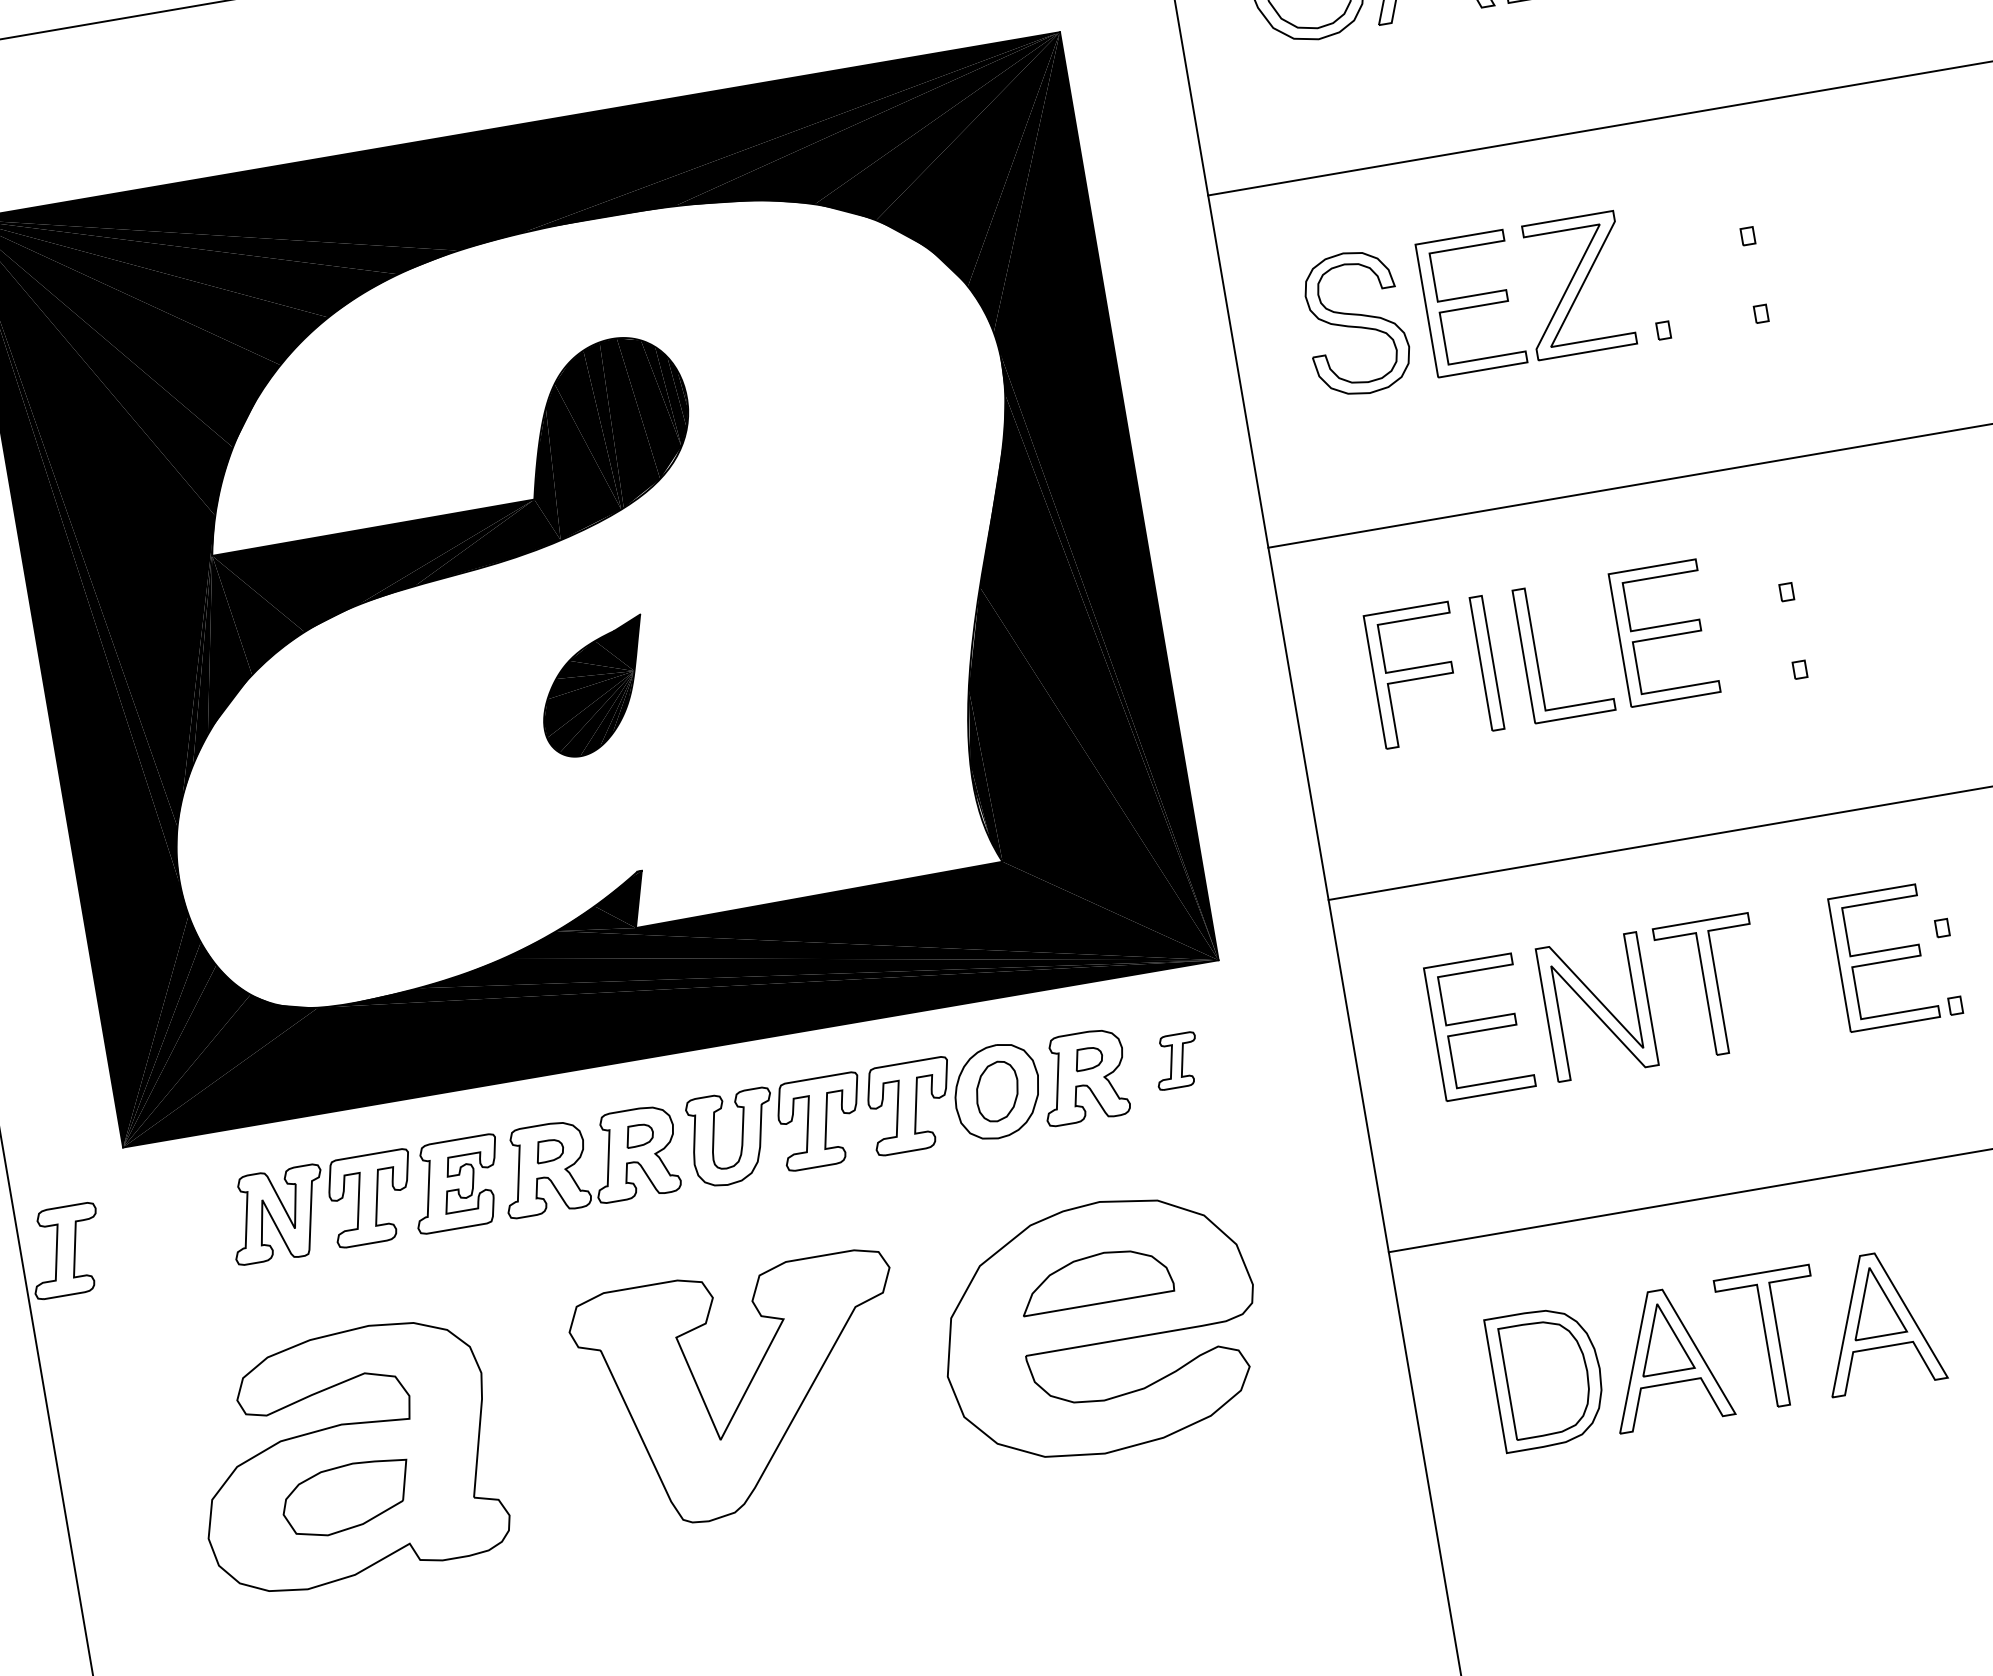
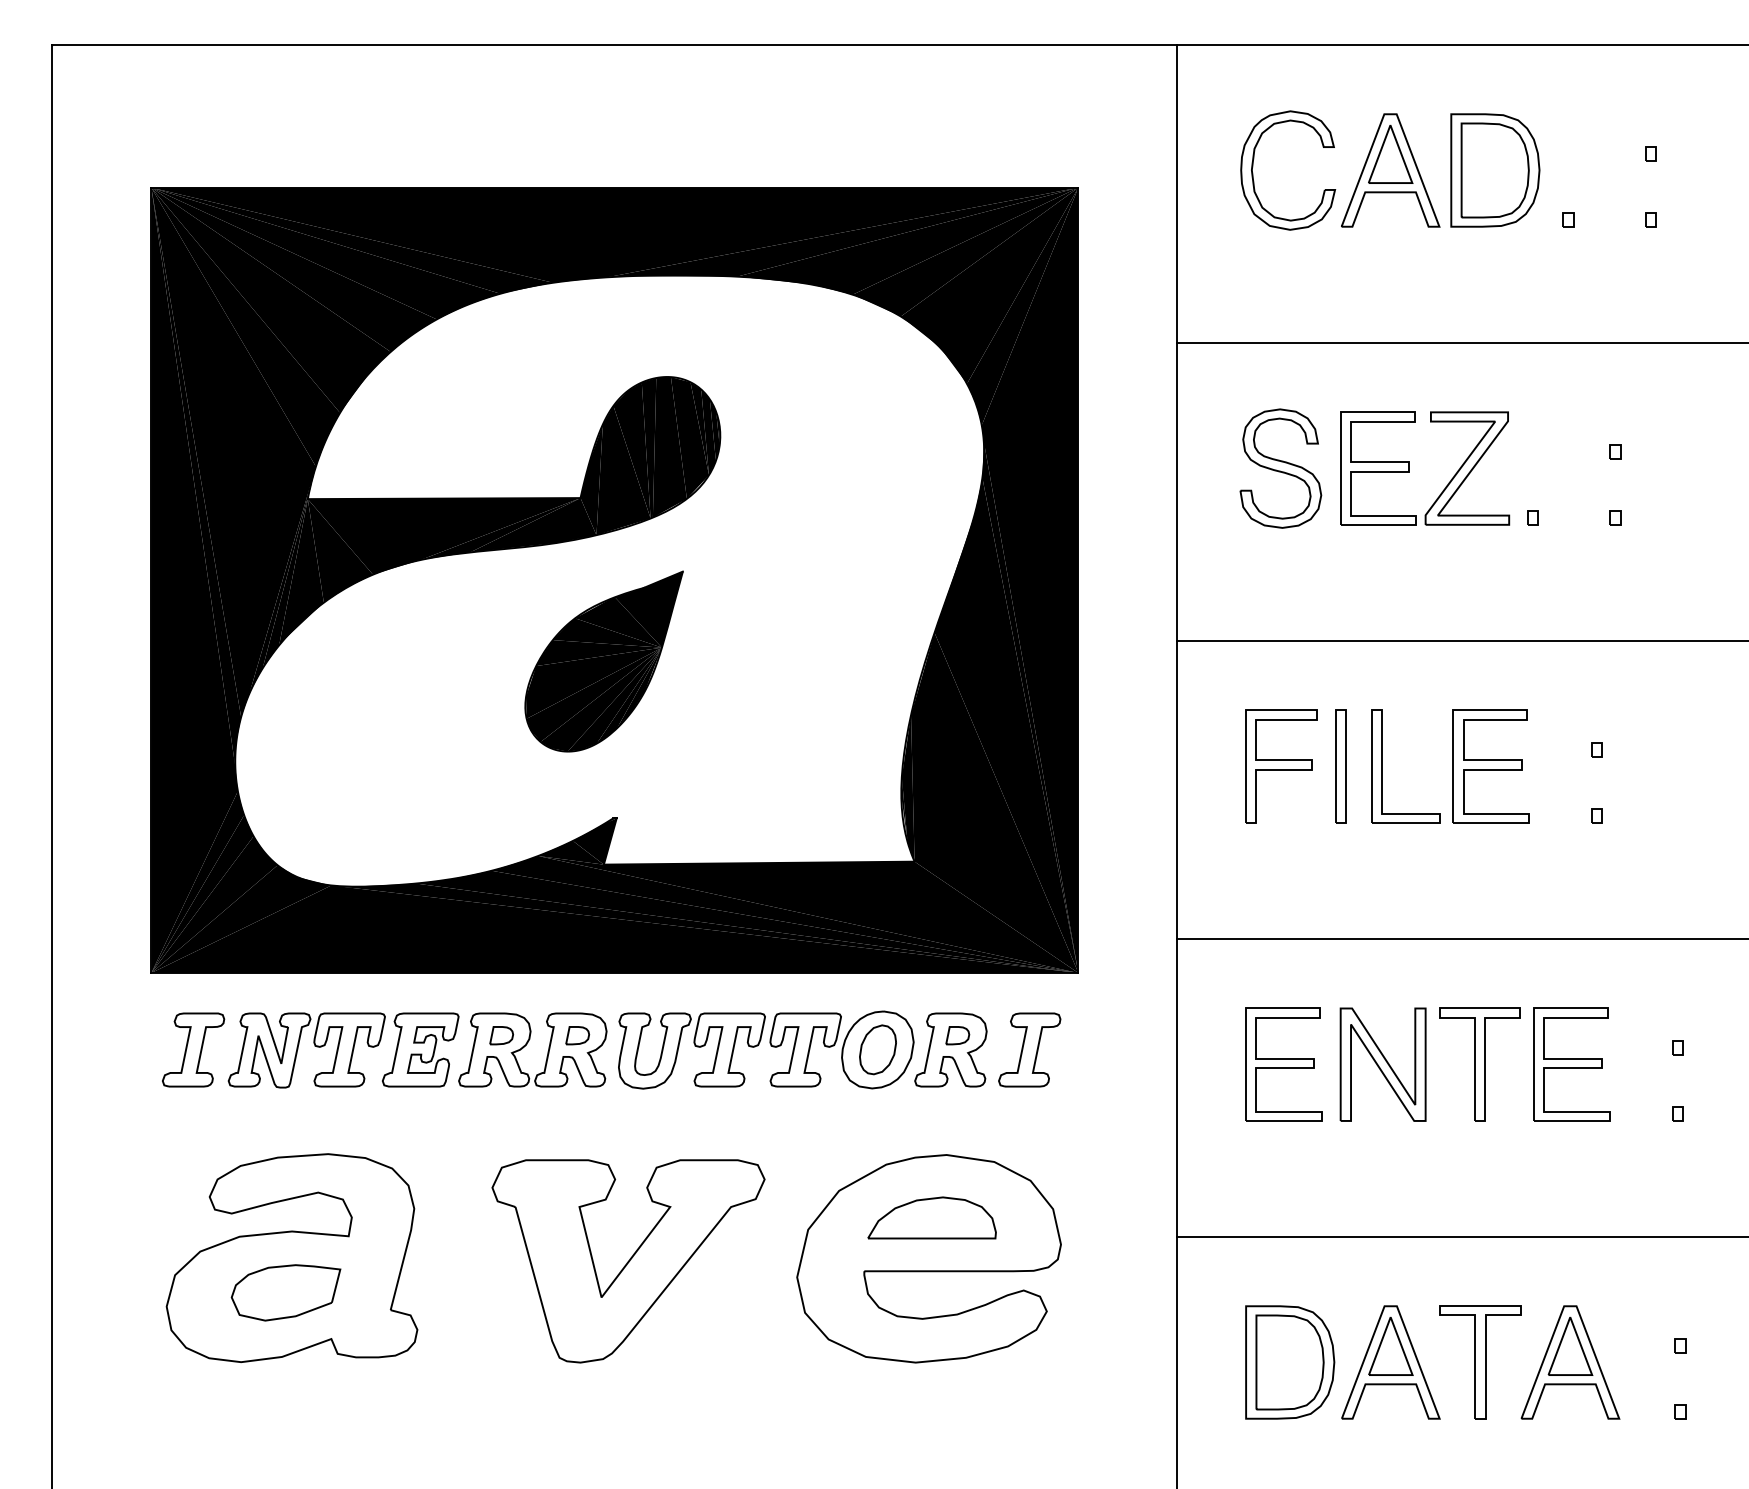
part: (594, 688) -> (603, 661), size x1.67
part: (1883, 957) -> (1571, 1064), moved
part: (1176, 1060) -> (1029, 1049), size x1.67
part: (65, 1250) -> (193, 1049), moved

